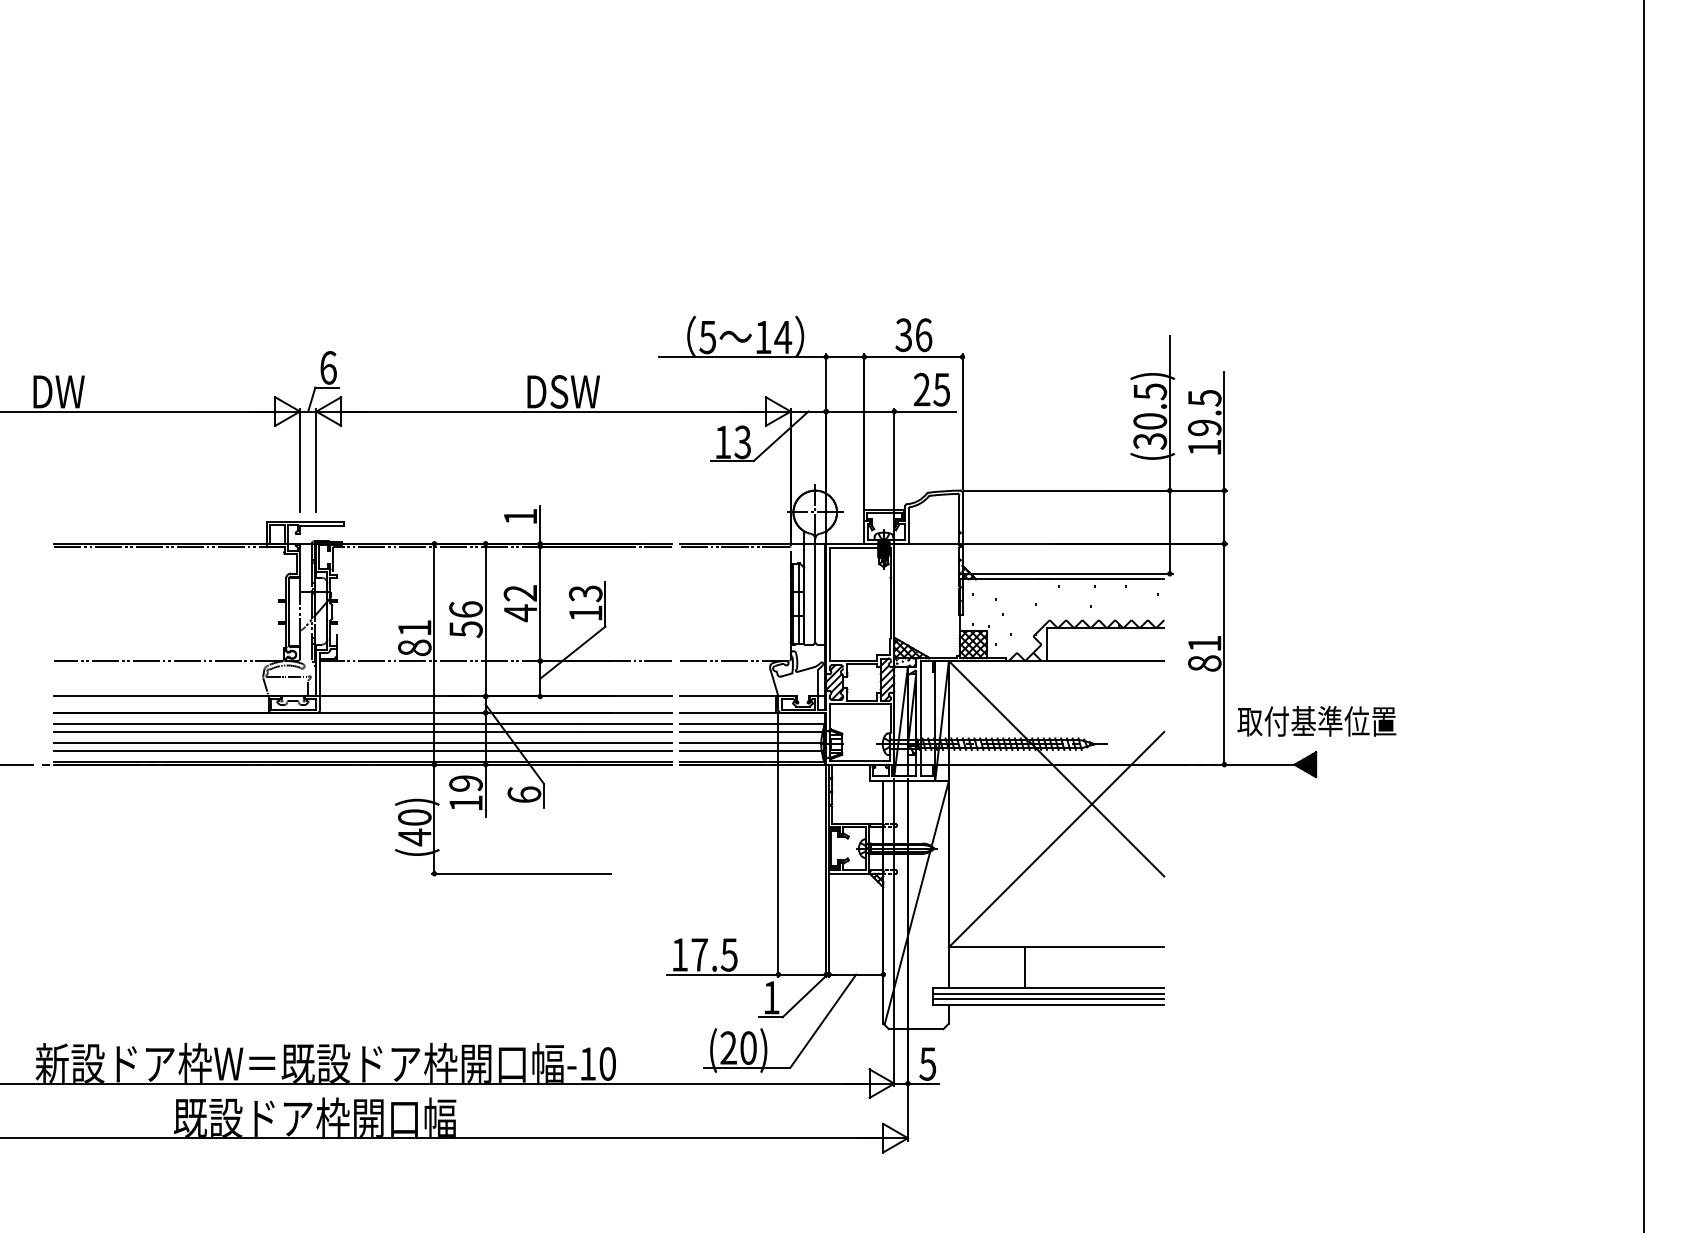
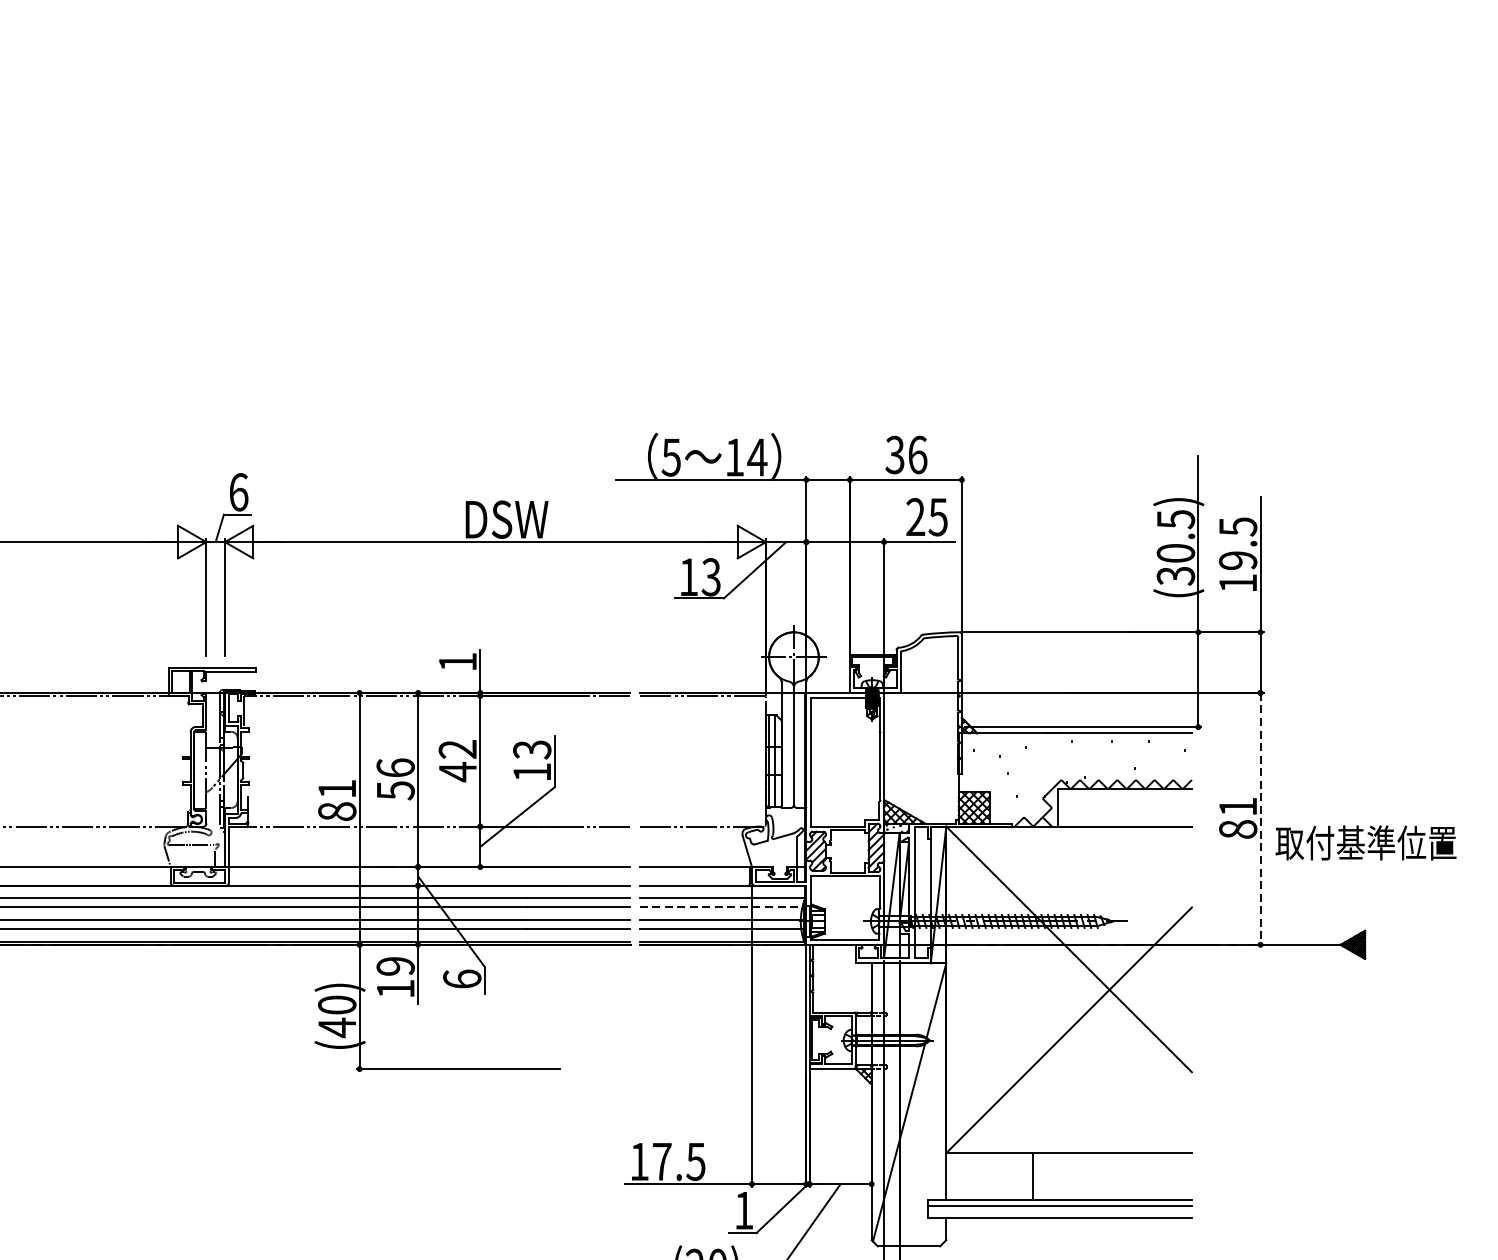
line: (1224, 654) -> (1260, 819), solid -> dashed
text: (1316, 721) -> (1365, 843), moved
line: (752, 731) -> (722, 906), solid -> dashed
line: (1048, 999) -> (1059, 1212), removed

